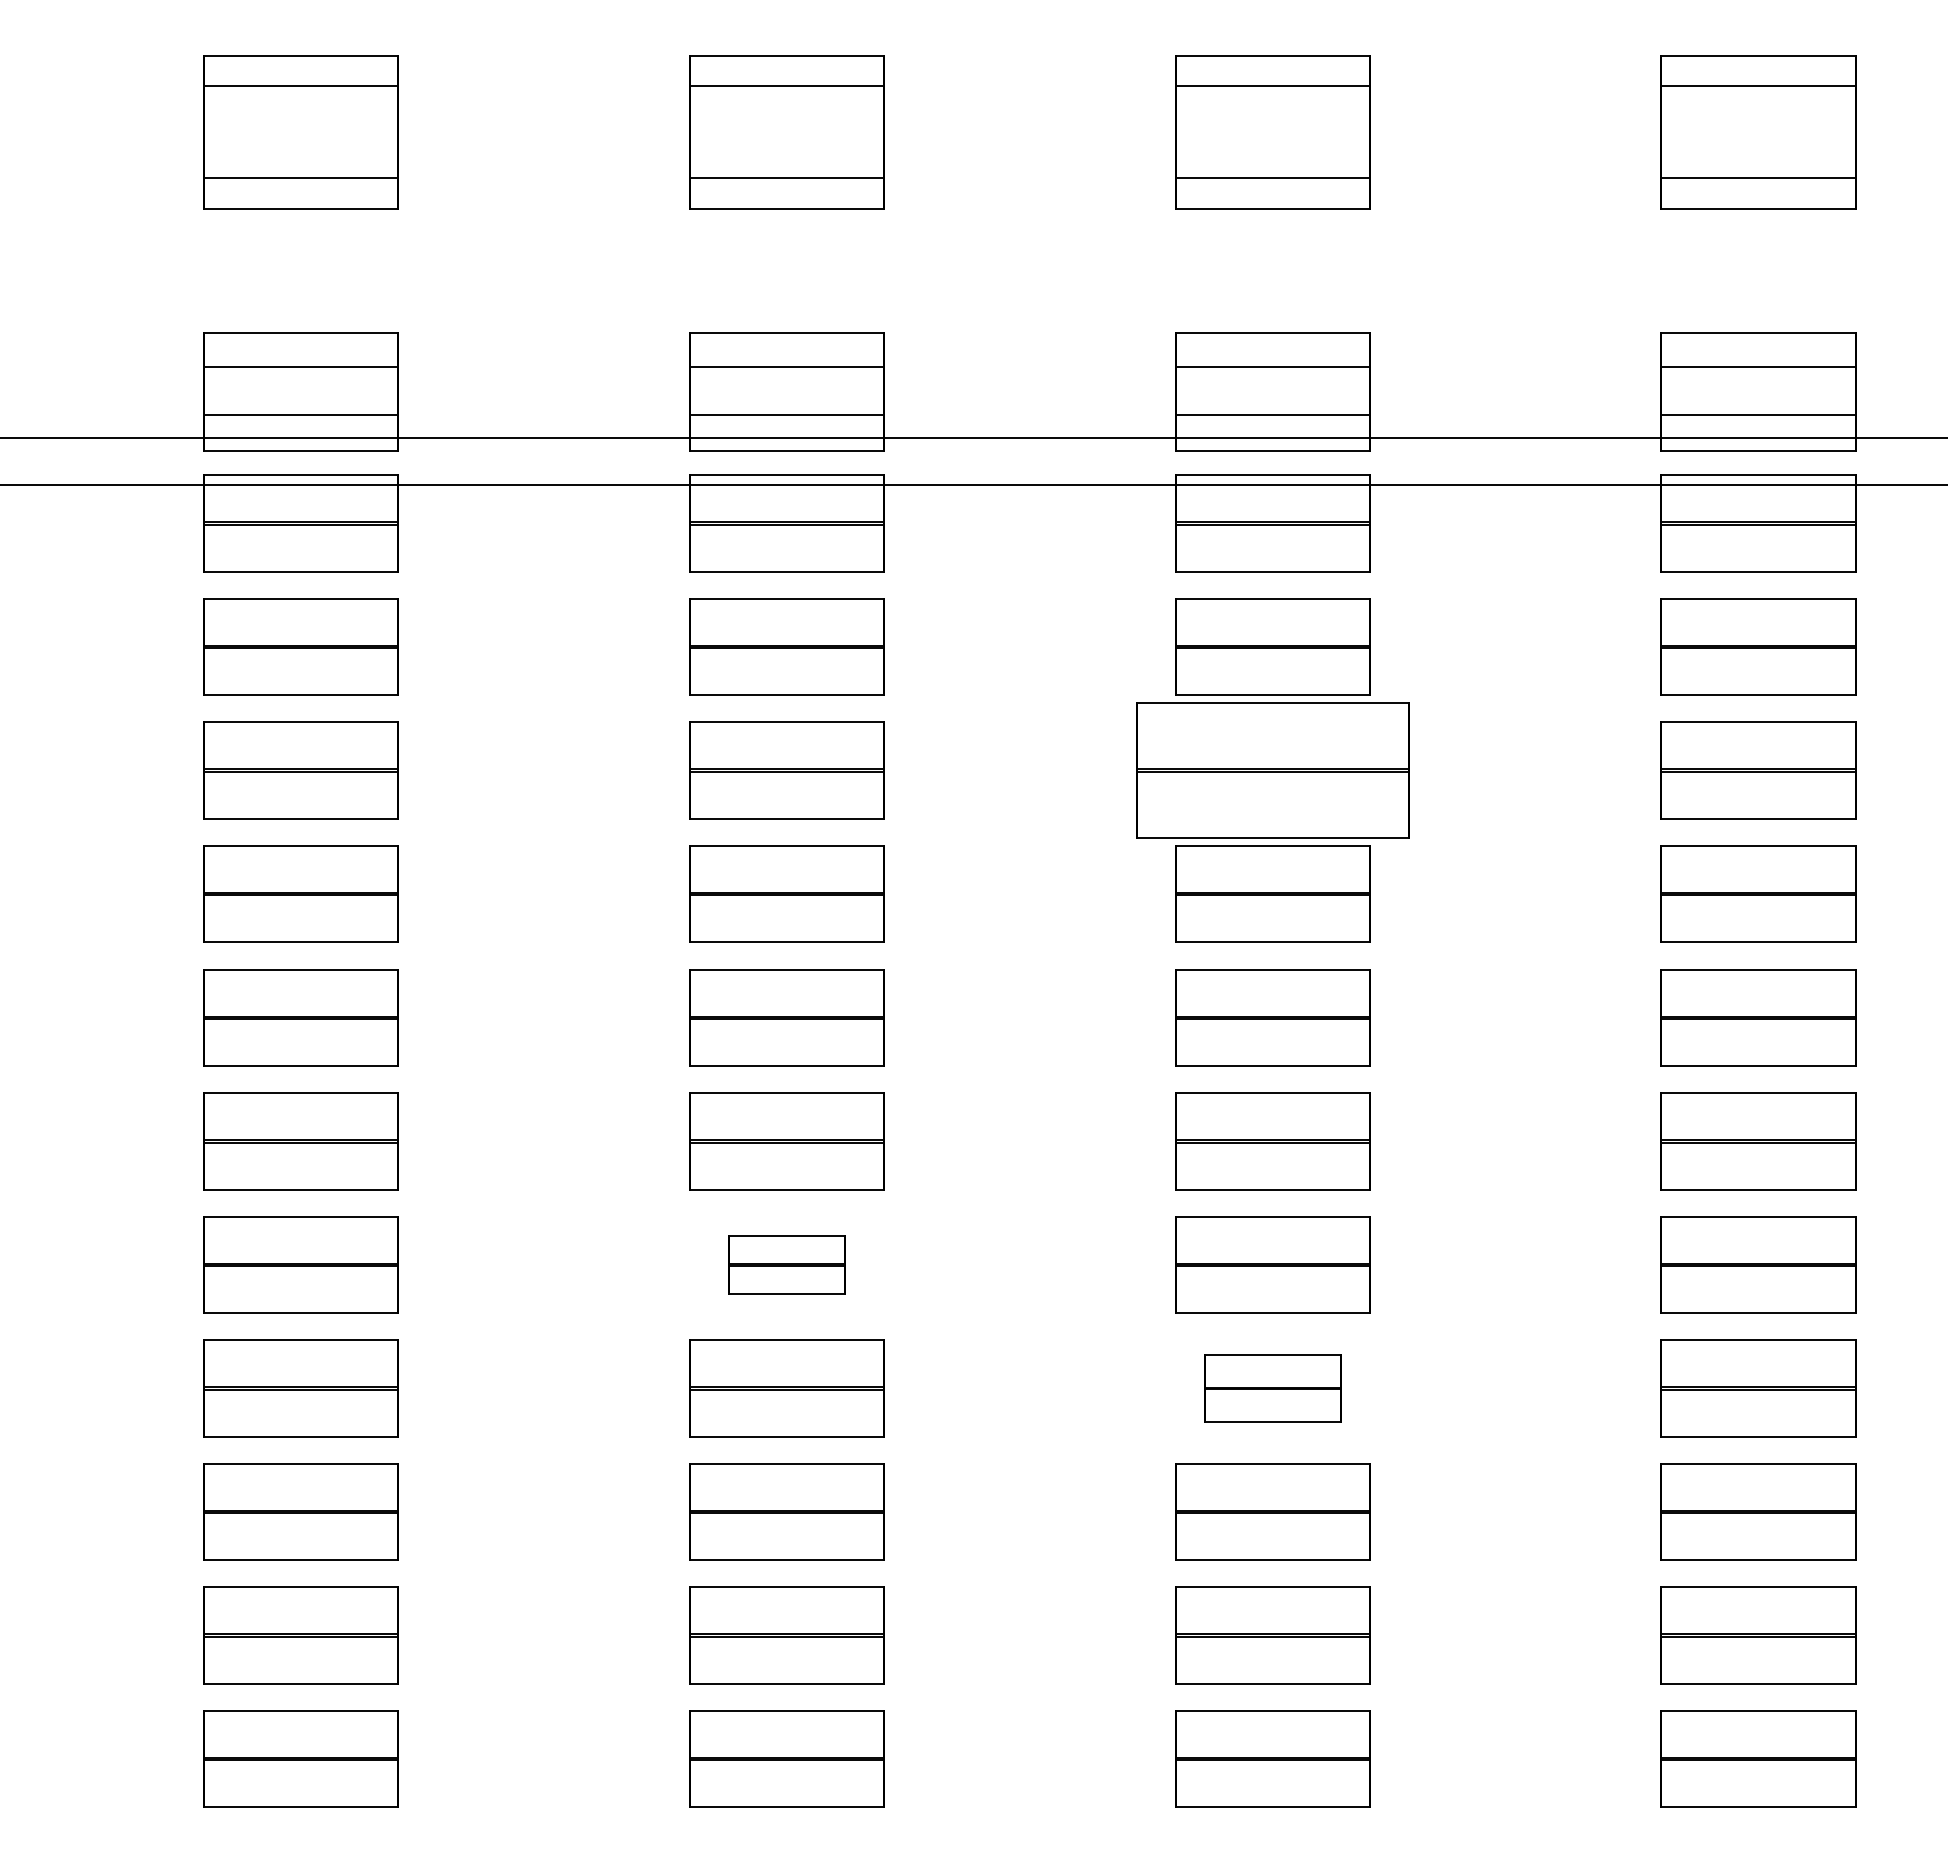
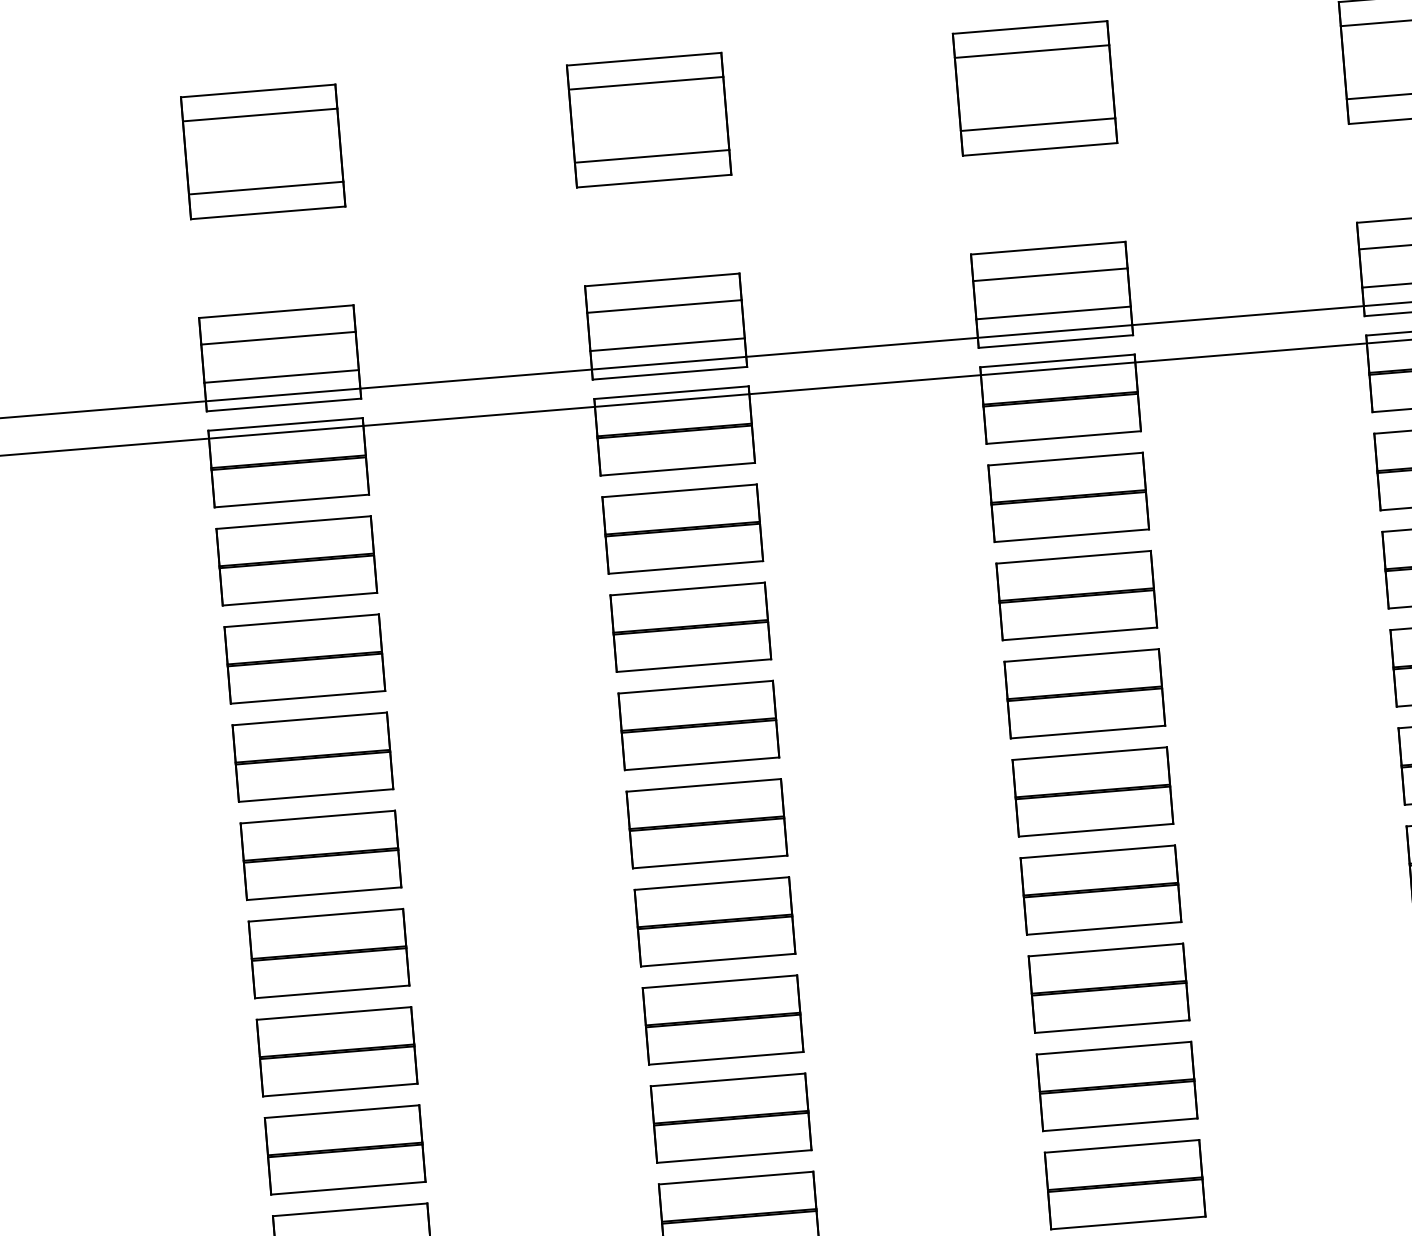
part: (1272, 770) -> (1076, 595), size x0.71
part: (786, 1264) -> (722, 1019), size x1.67
part: (1272, 1388) -> (1116, 1086), size x1.43

